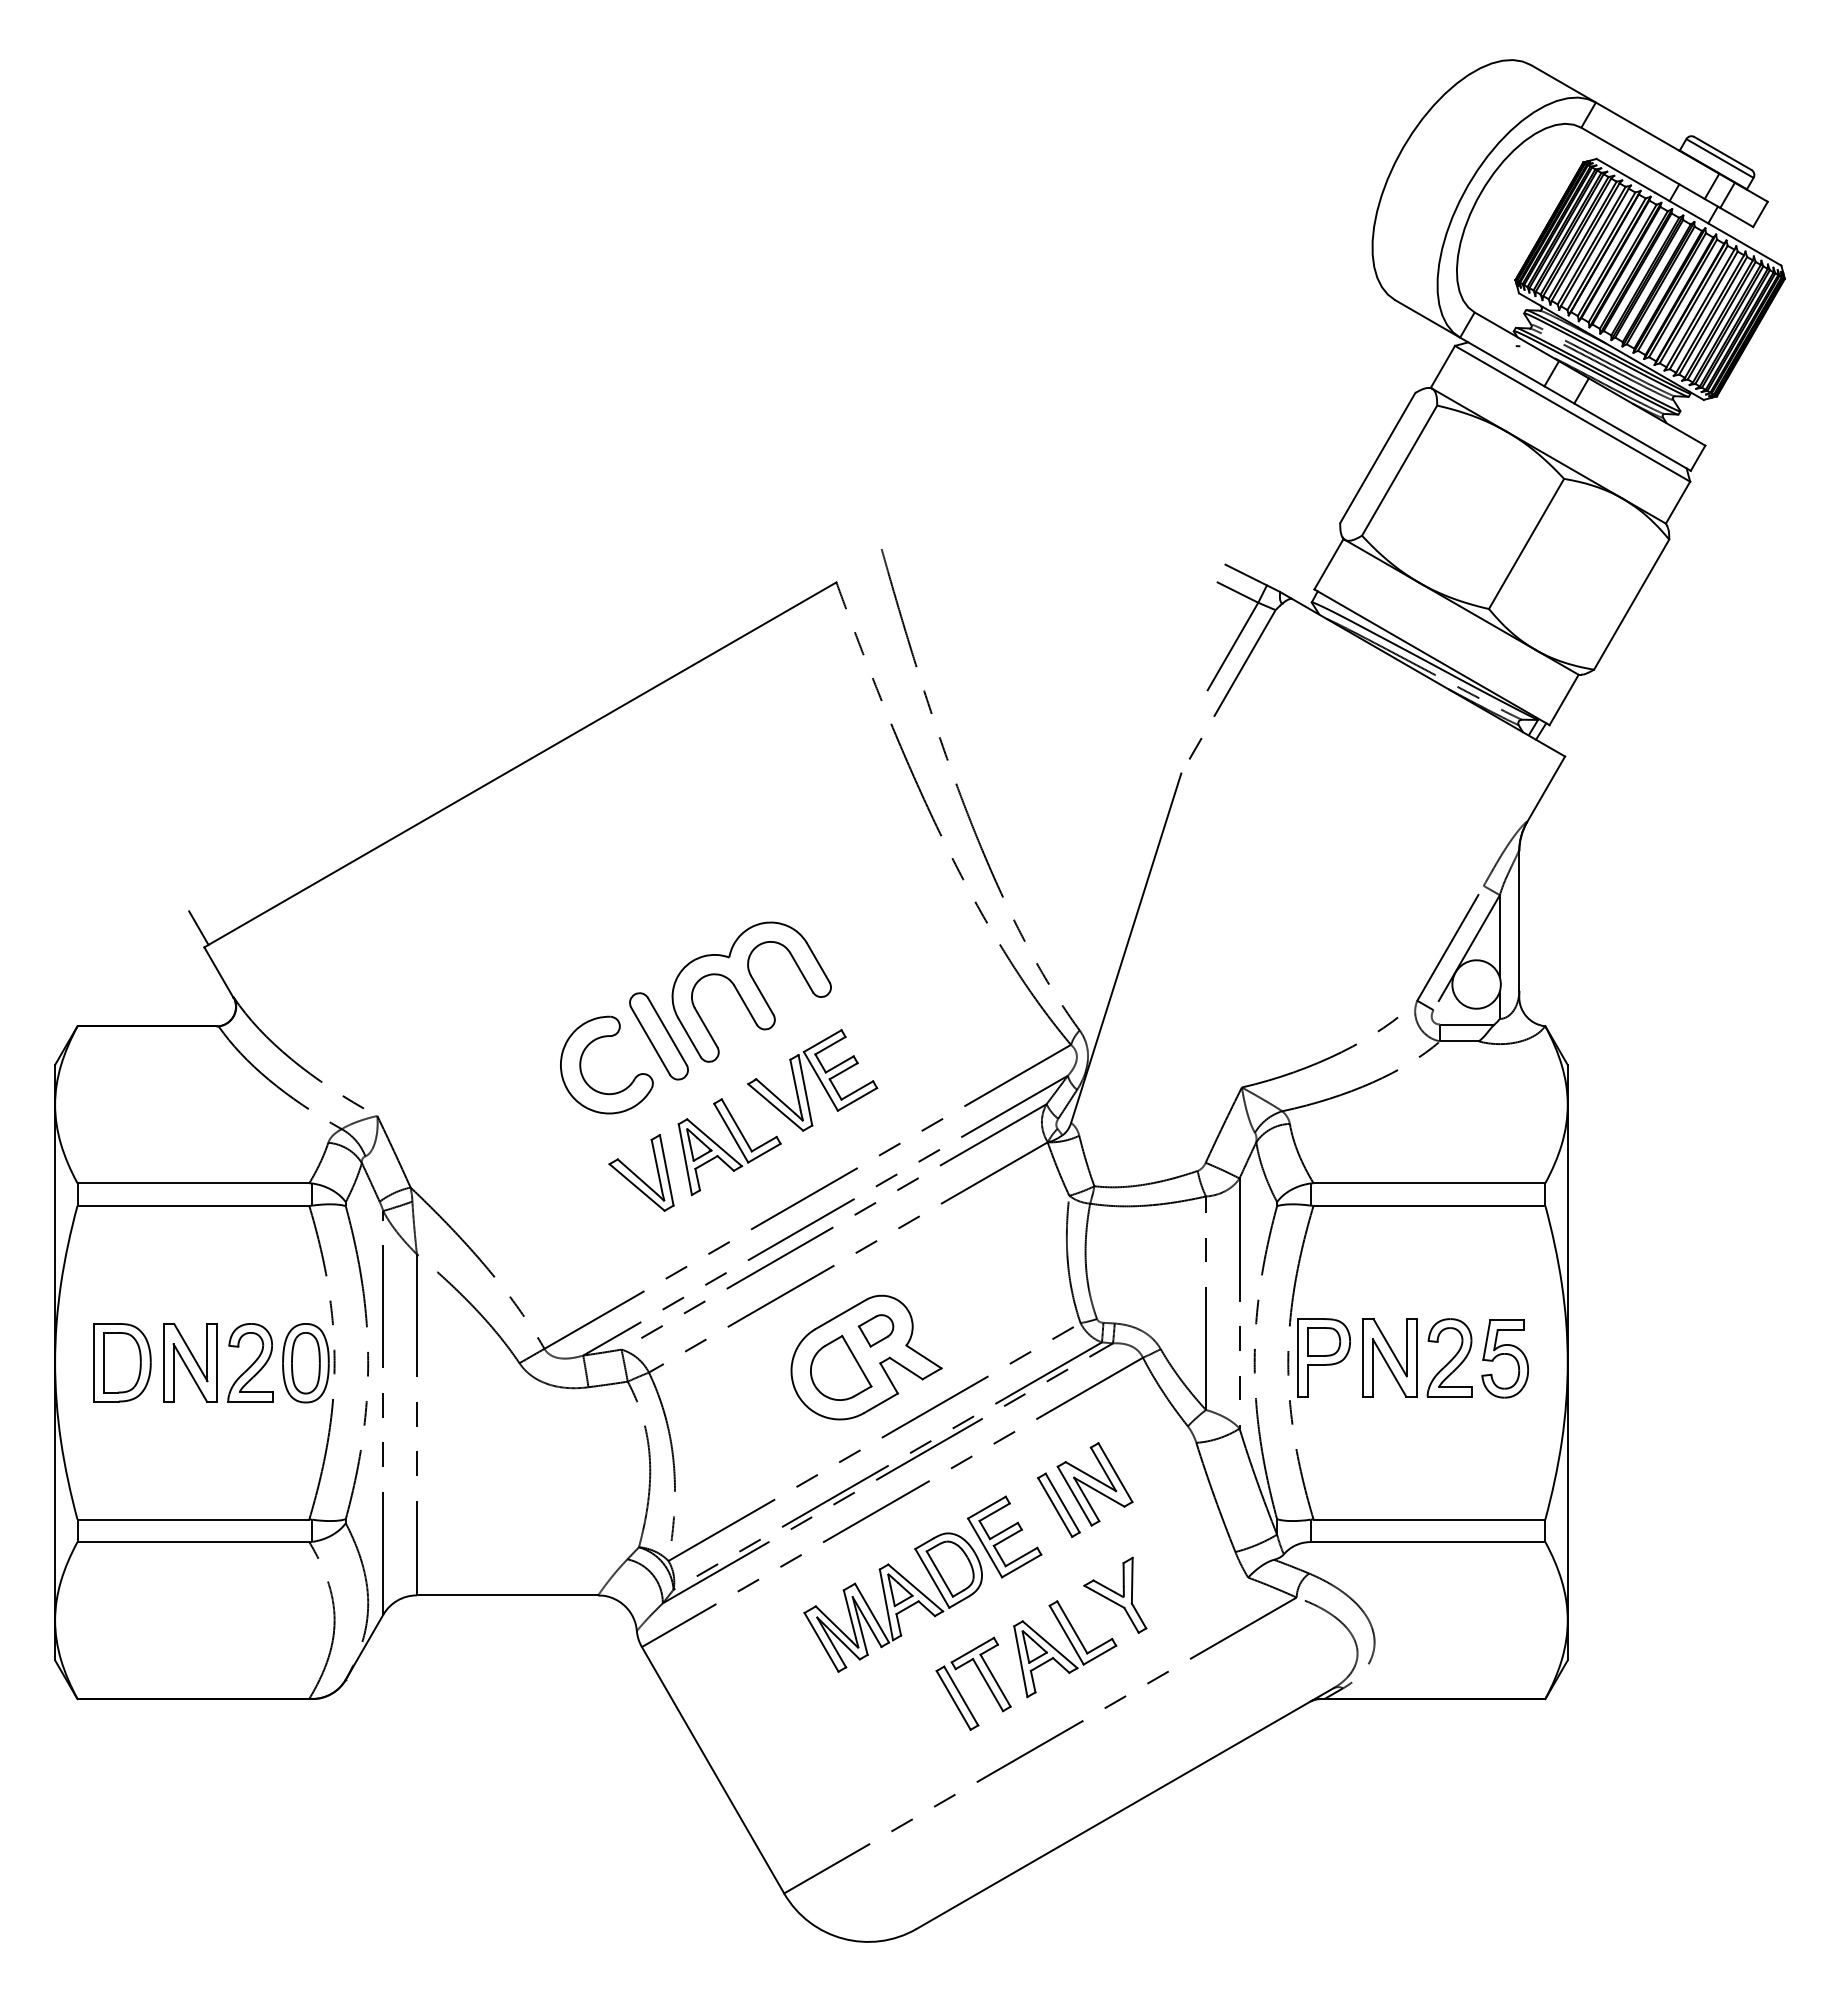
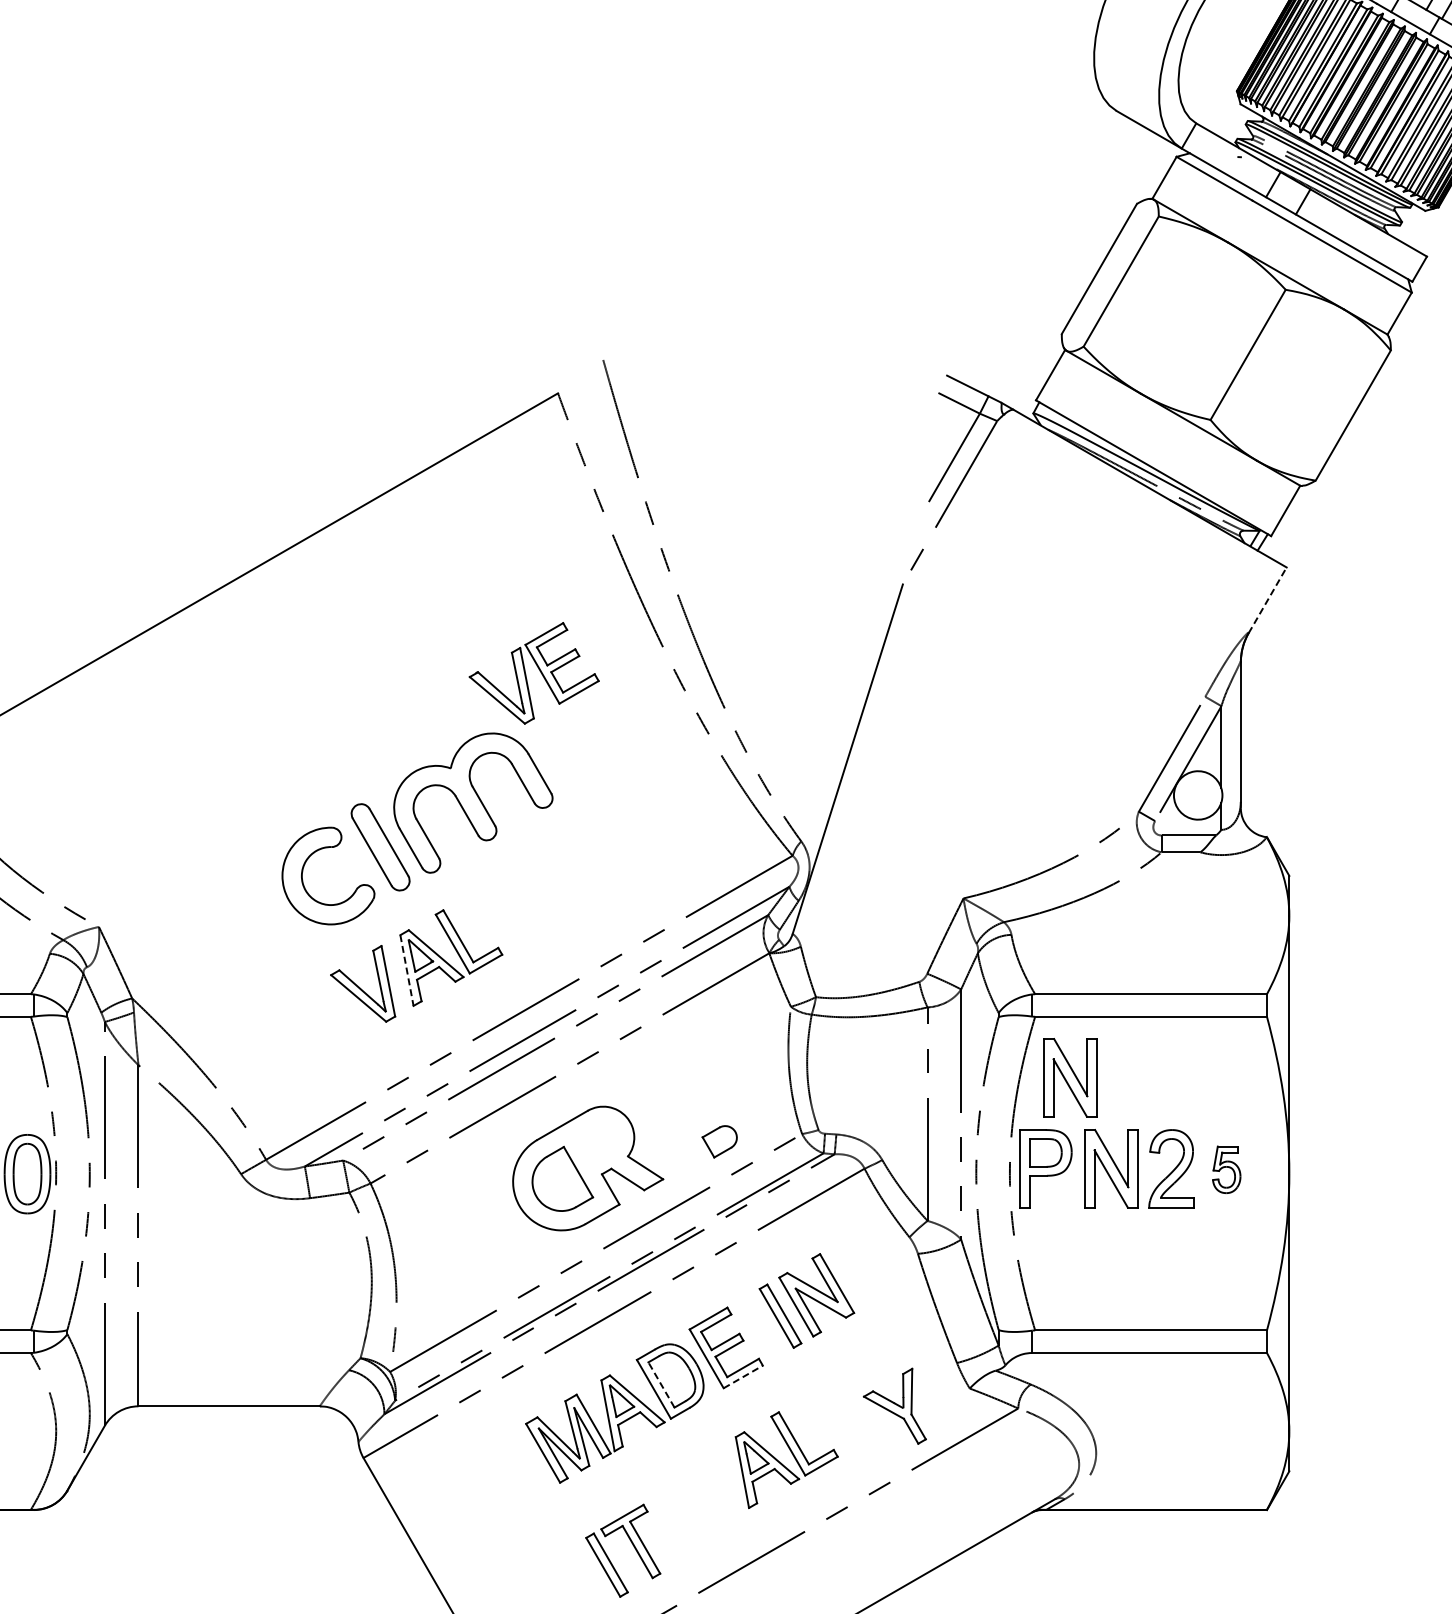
line: (1546, 789) -> (1268, 600), solid -> dashed
part: (812, 1080) -> (534, 673), moved
line: (685, 1159) -> (407, 970), solid -> dashed
part: (1348, 1266) -> (1070, 1077), added
part: (875, 1330) -> (719, 1141), moved
part: (1504, 1358) -> (1226, 1169), size x0.6
line: (1021, 1566) -> (743, 1377), solid -> dashed
line: (939, 1573) -> (661, 1384), solid -> dashed
part: (1115, 1594) -> (895, 1405), moved
part: (983, 1679) -> (633, 1546), moved

